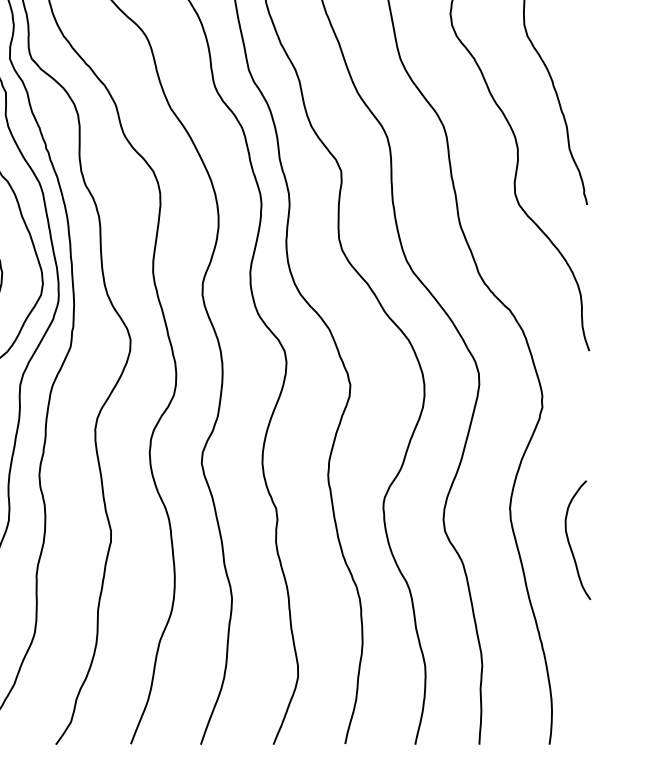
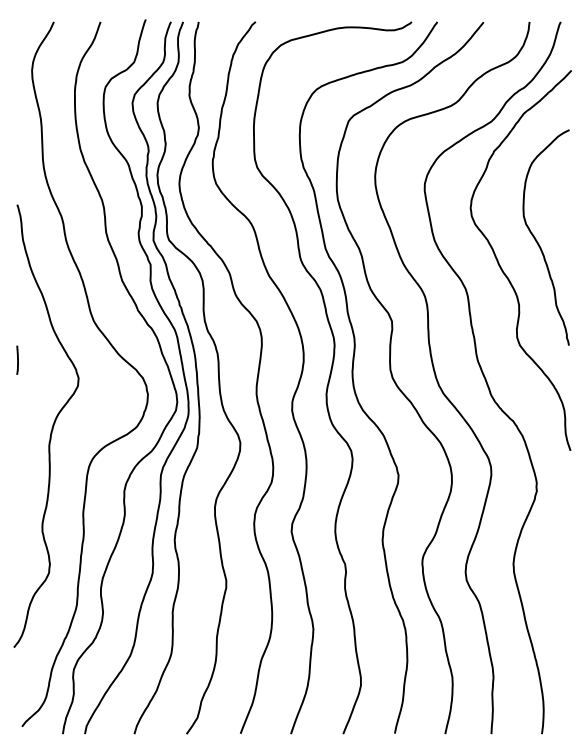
curve: (569, 539) -> (556, 586), removed

